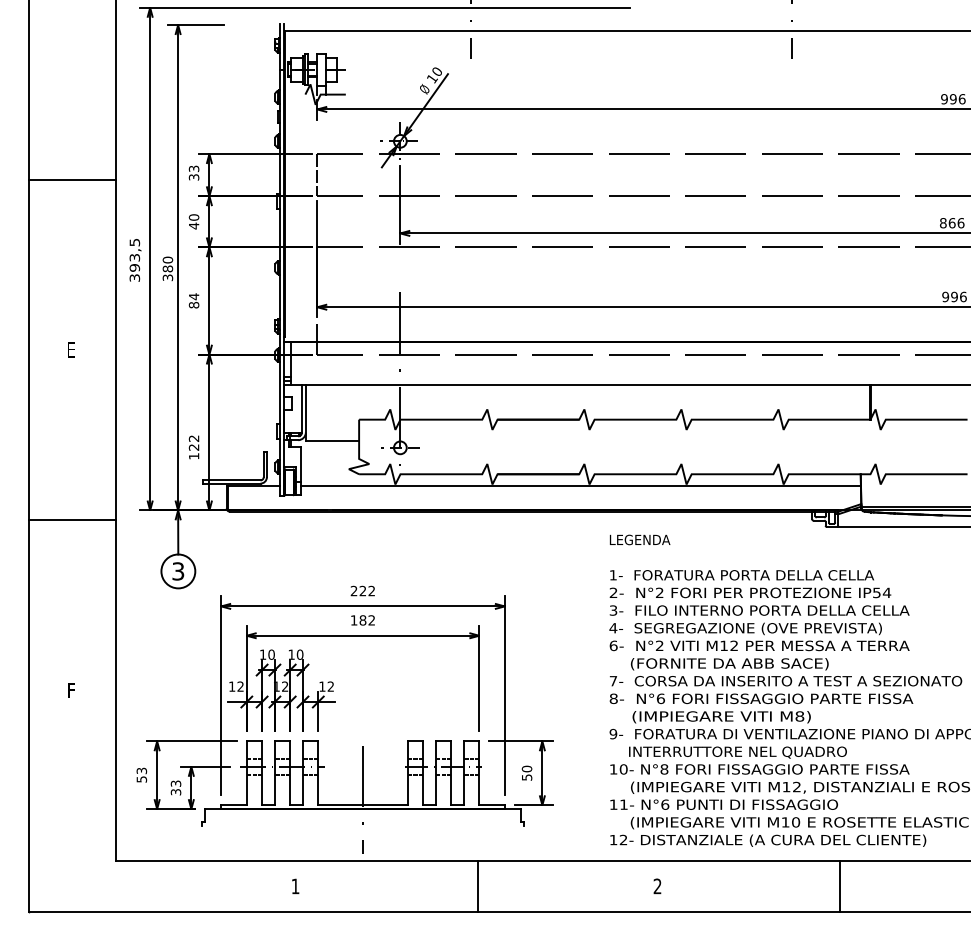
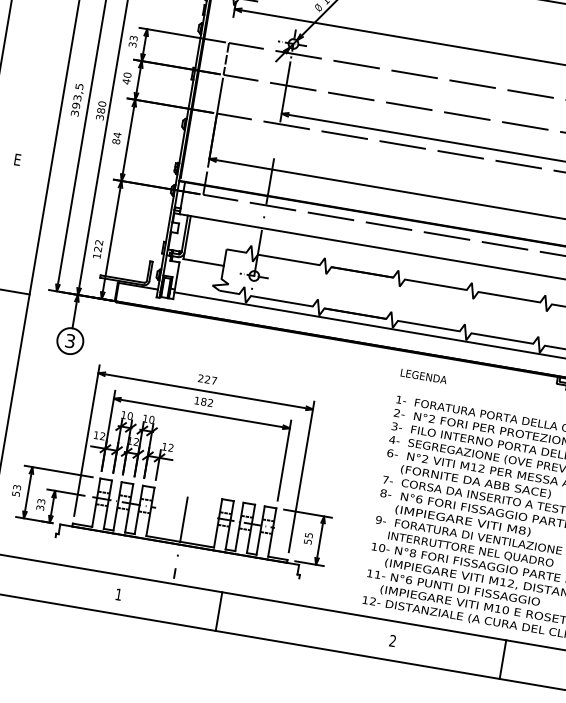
line: (72, 179) -> (40, 30), removed
text: (371, 590) -> (214, 380), 222 -> 227
text: (526, 768) -> (308, 534), 50 -> 55
line: (478, 886) -> (219, 611), moved
line: (840, 886) -> (503, 659), moved

